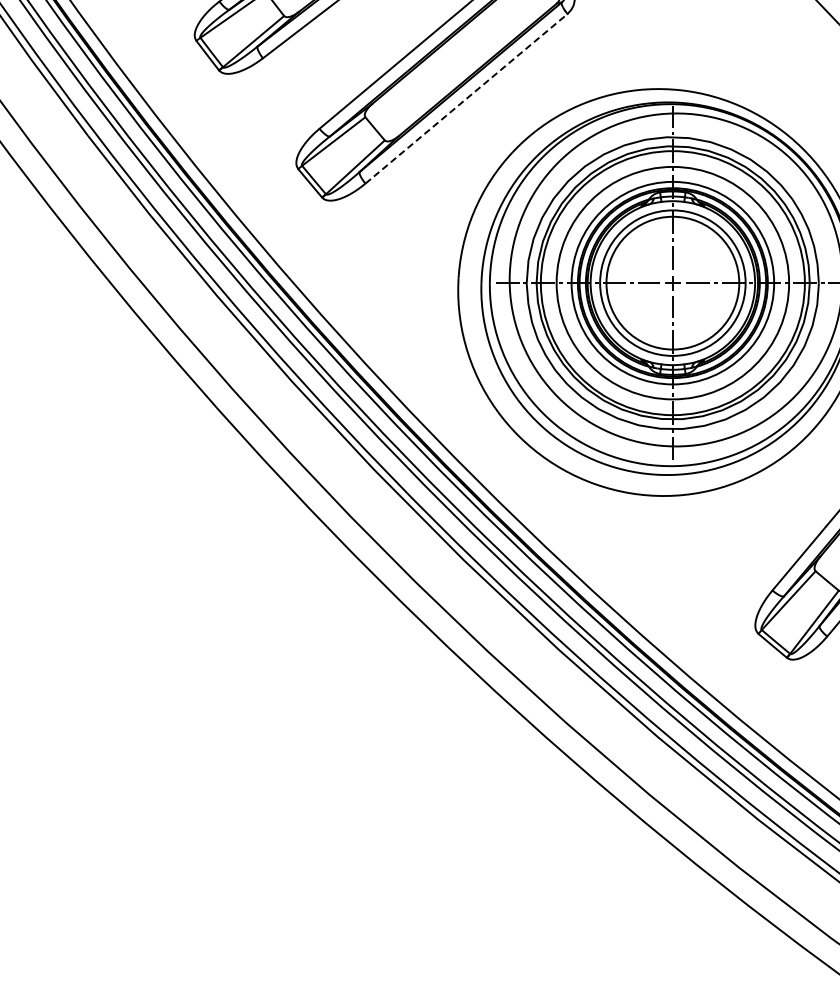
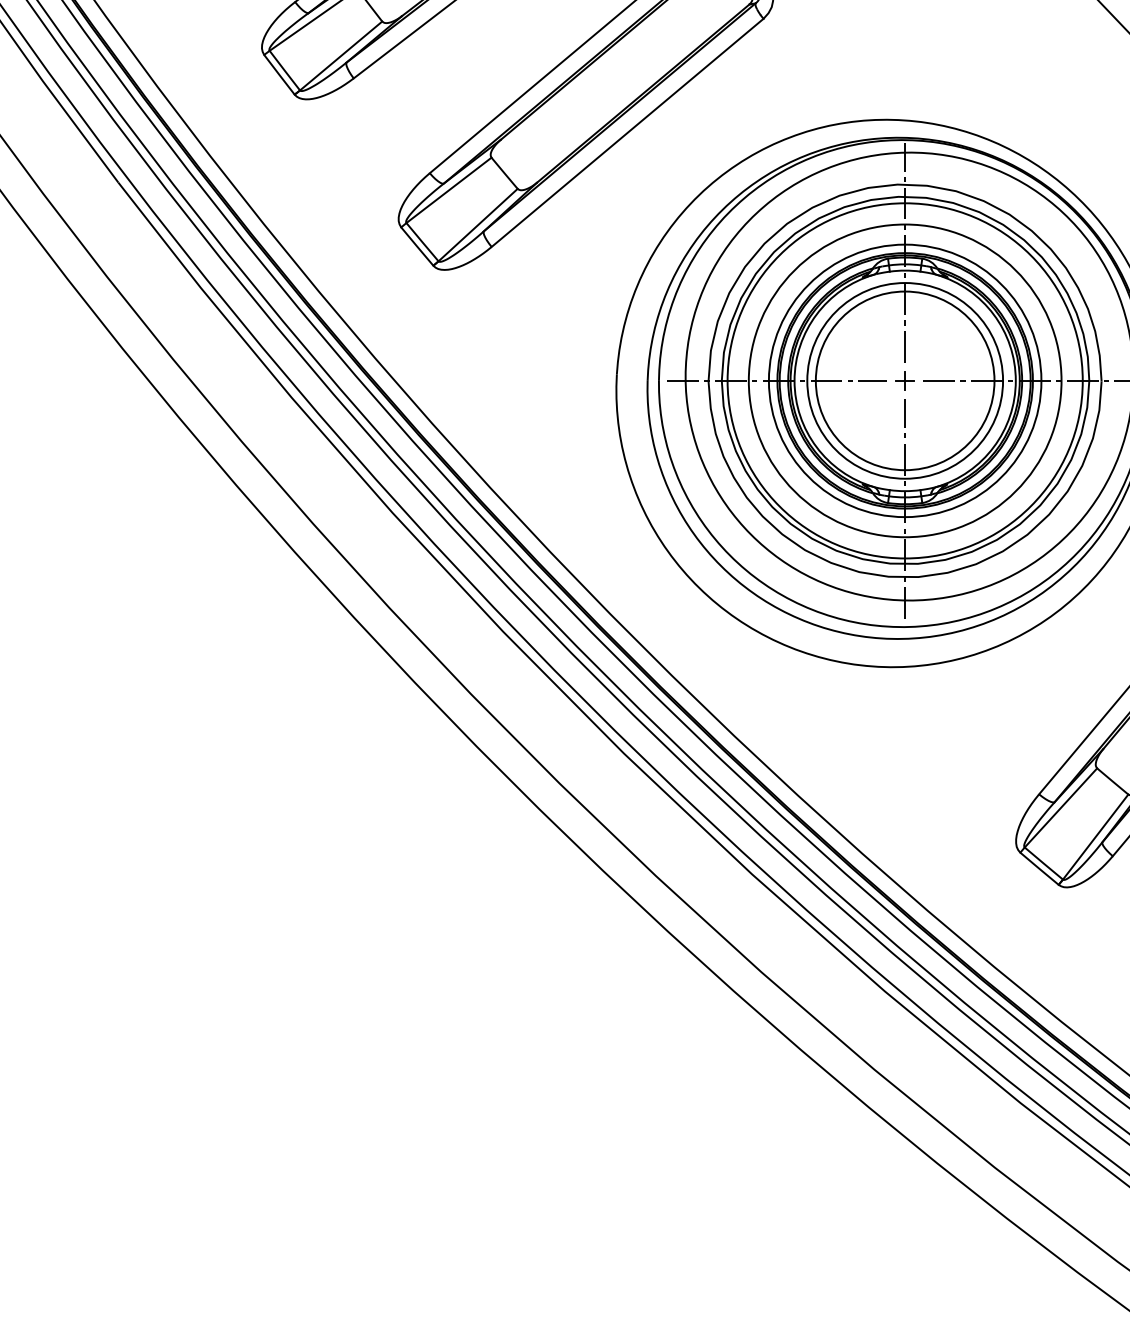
line: (466, 98) -> (627, 132), dashed -> solid

